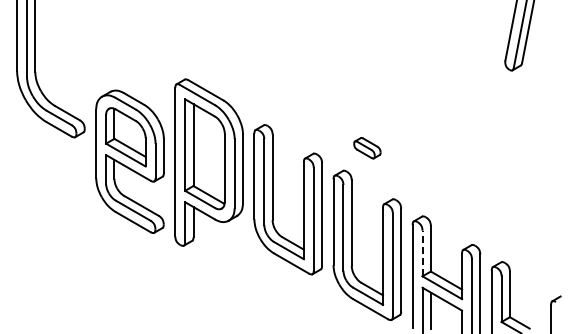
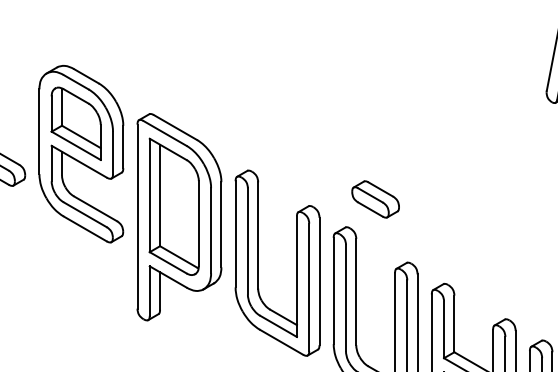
part: (367, 147) -> (375, 198), size x1.43
part: (129, 161) -> (80, 153), moved
line: (422, 253) -> (444, 329), dashed -> solid

